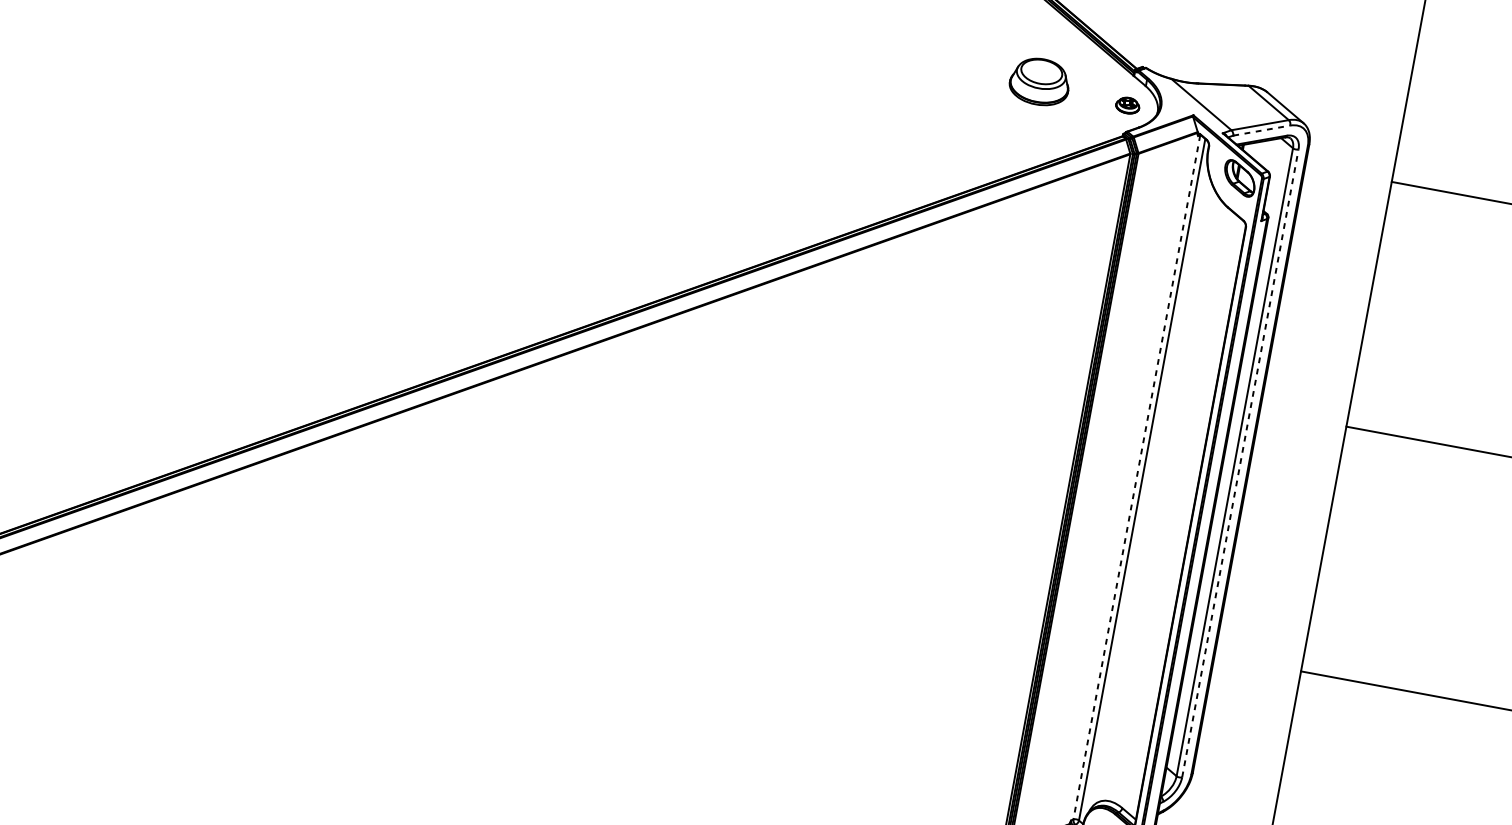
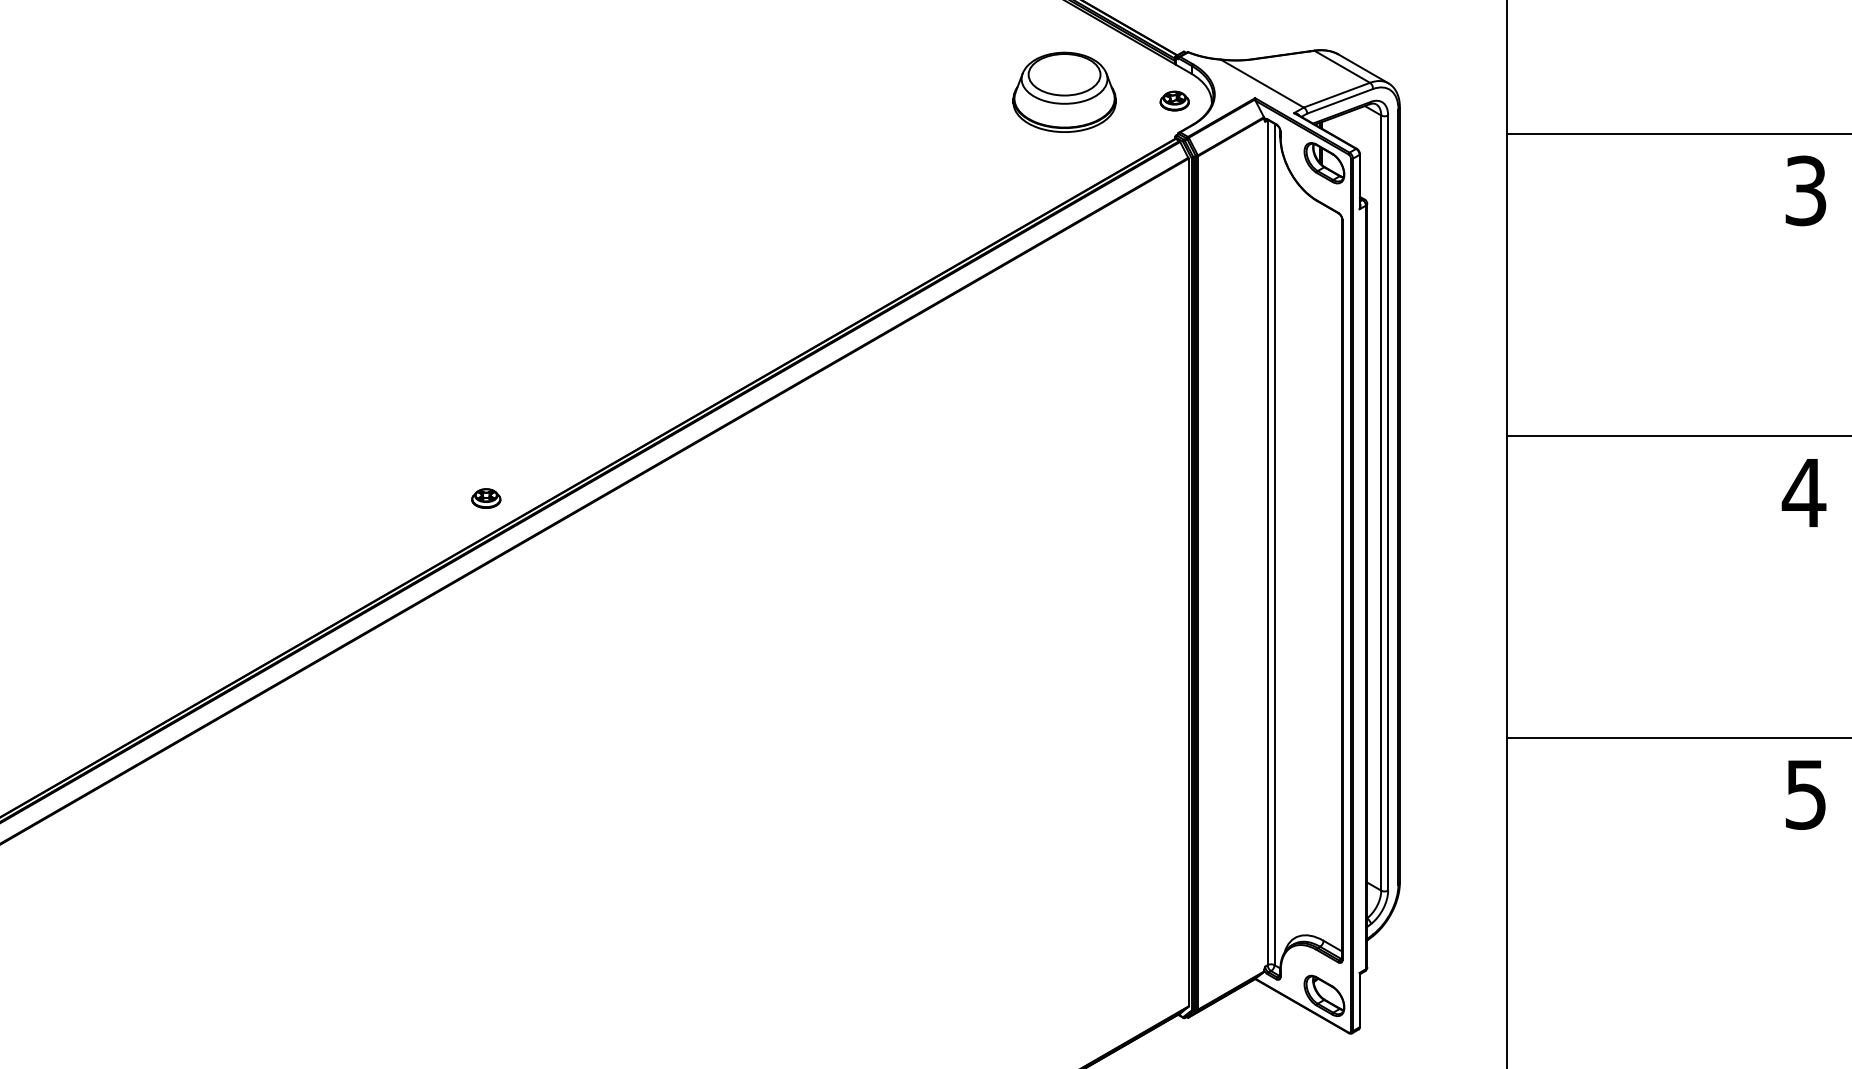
part: (1040, 81) -> (1064, 91), size x1.43
line: (1262, 130) -> (1340, 101), dashed -> solid
part: (510, 324) -> (486, 498), added
line: (1240, 463) -> (1388, 503), dashed -> solid
line: (1136, 477) -> (1267, 543), dashed -> solid

